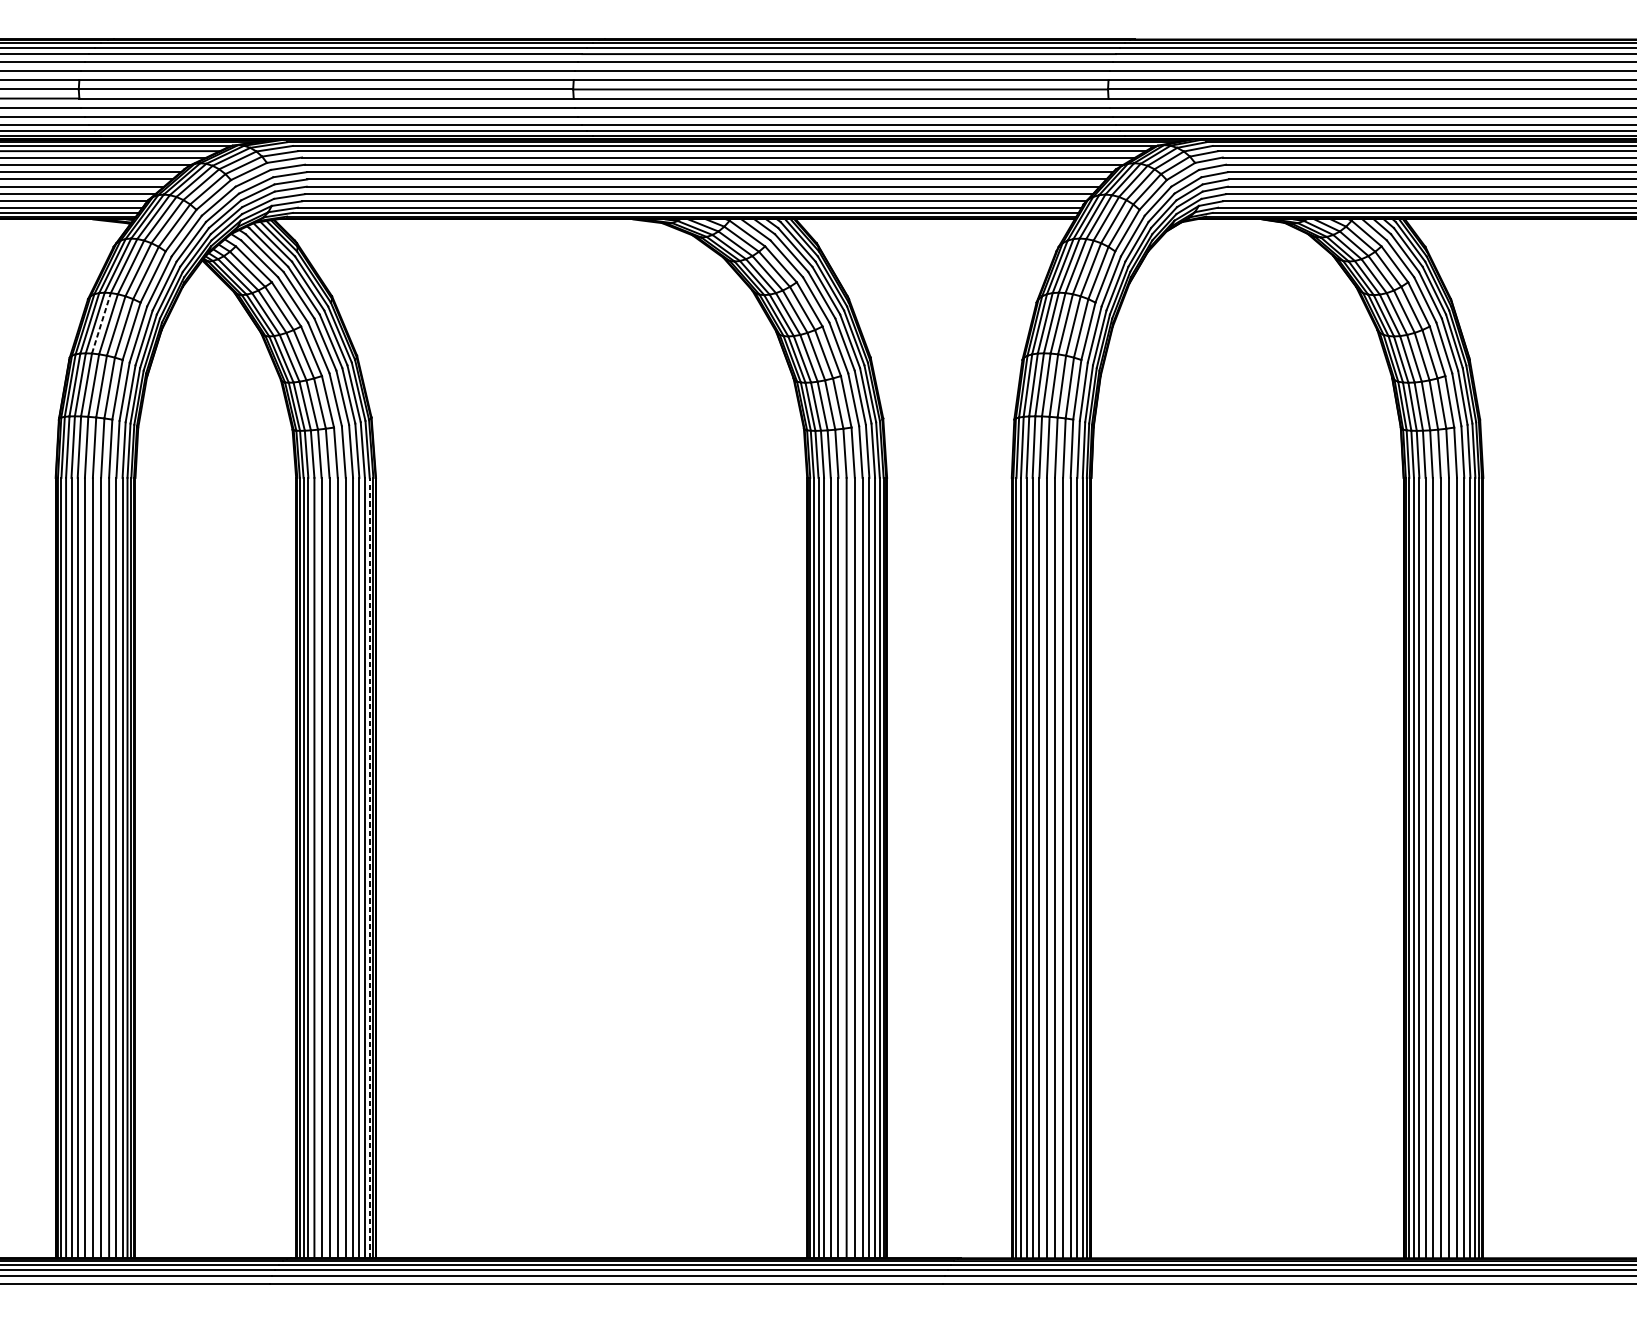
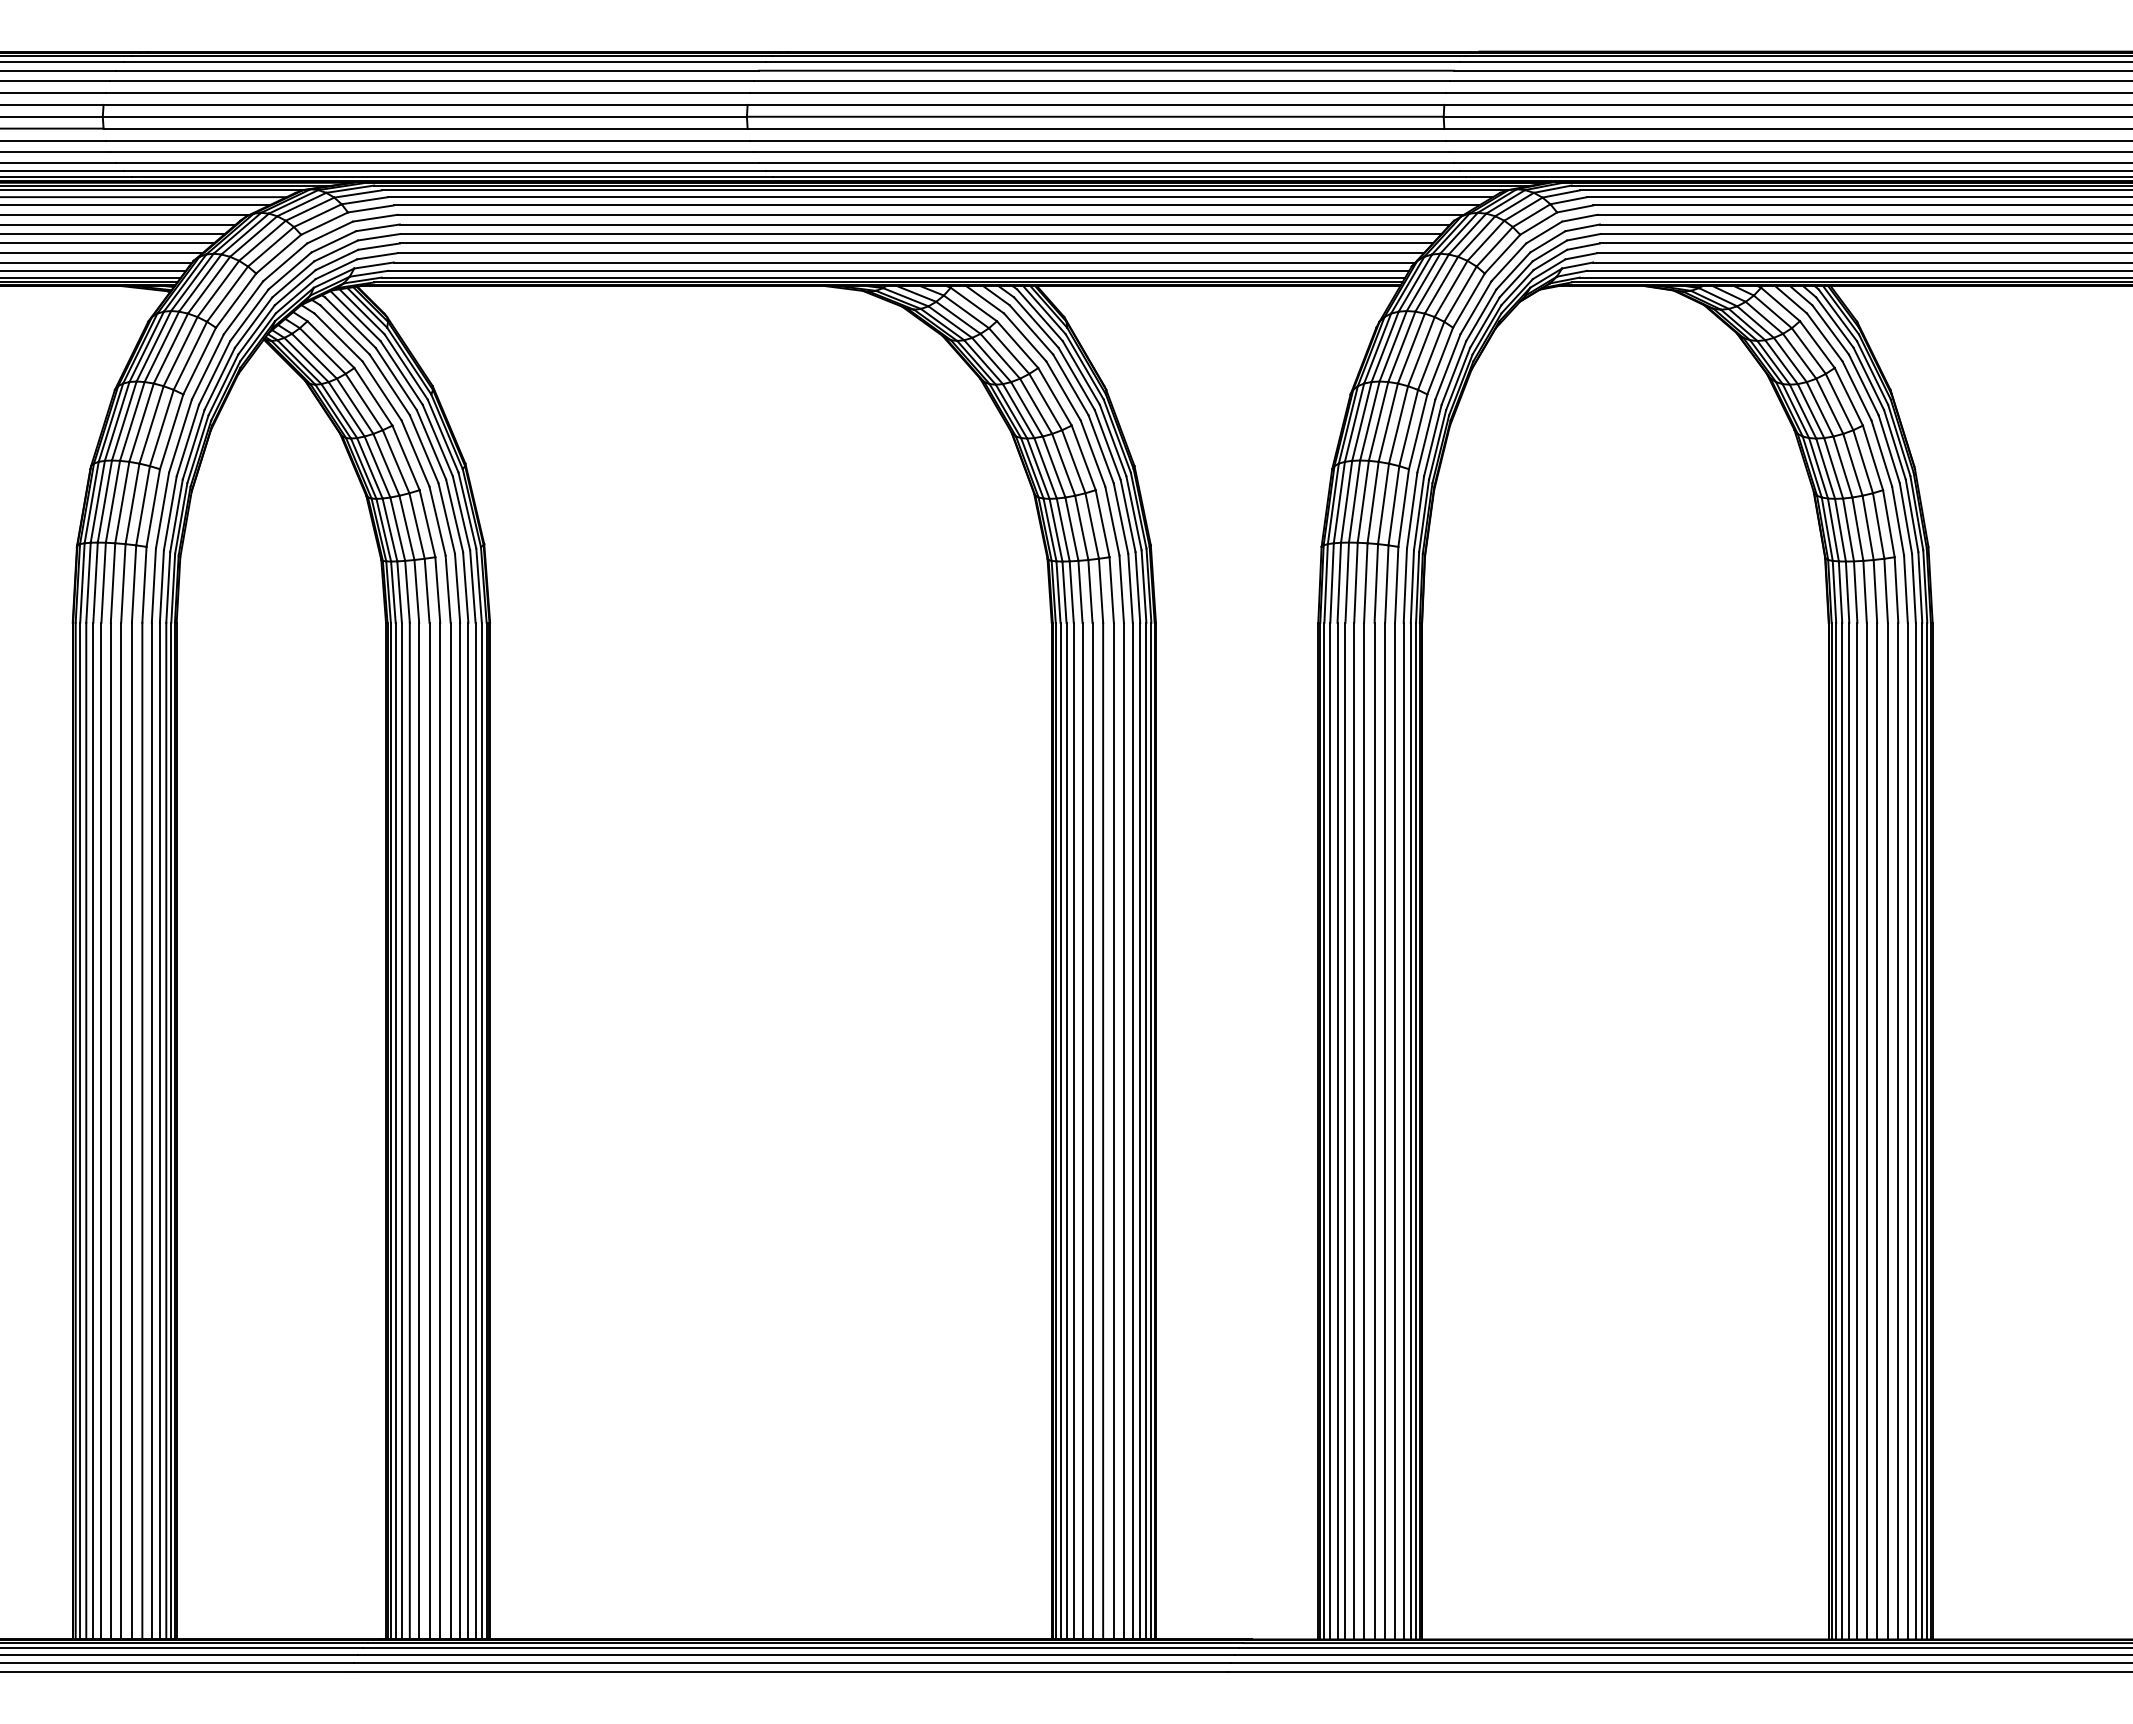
line: (101, 322) -> (132, 420), dashed -> solid
line: (369, 867) -> (481, 1130), dashed -> solid

